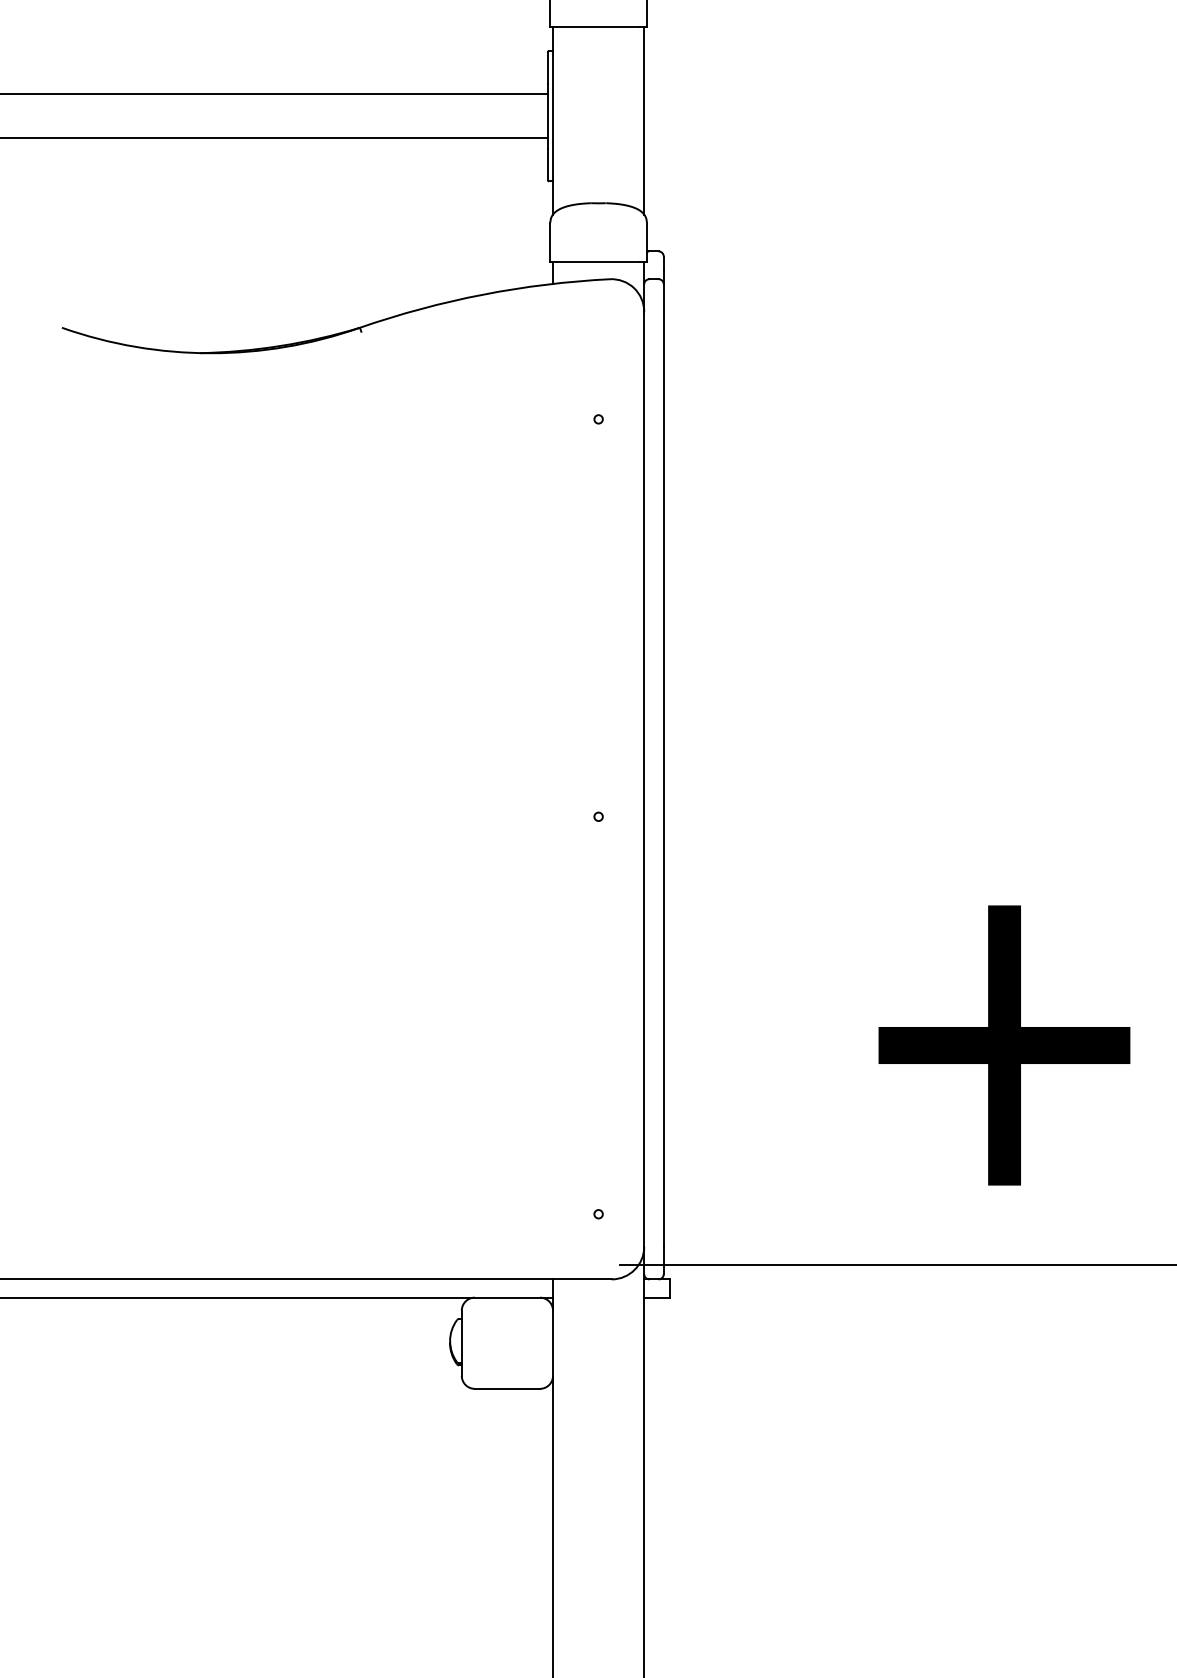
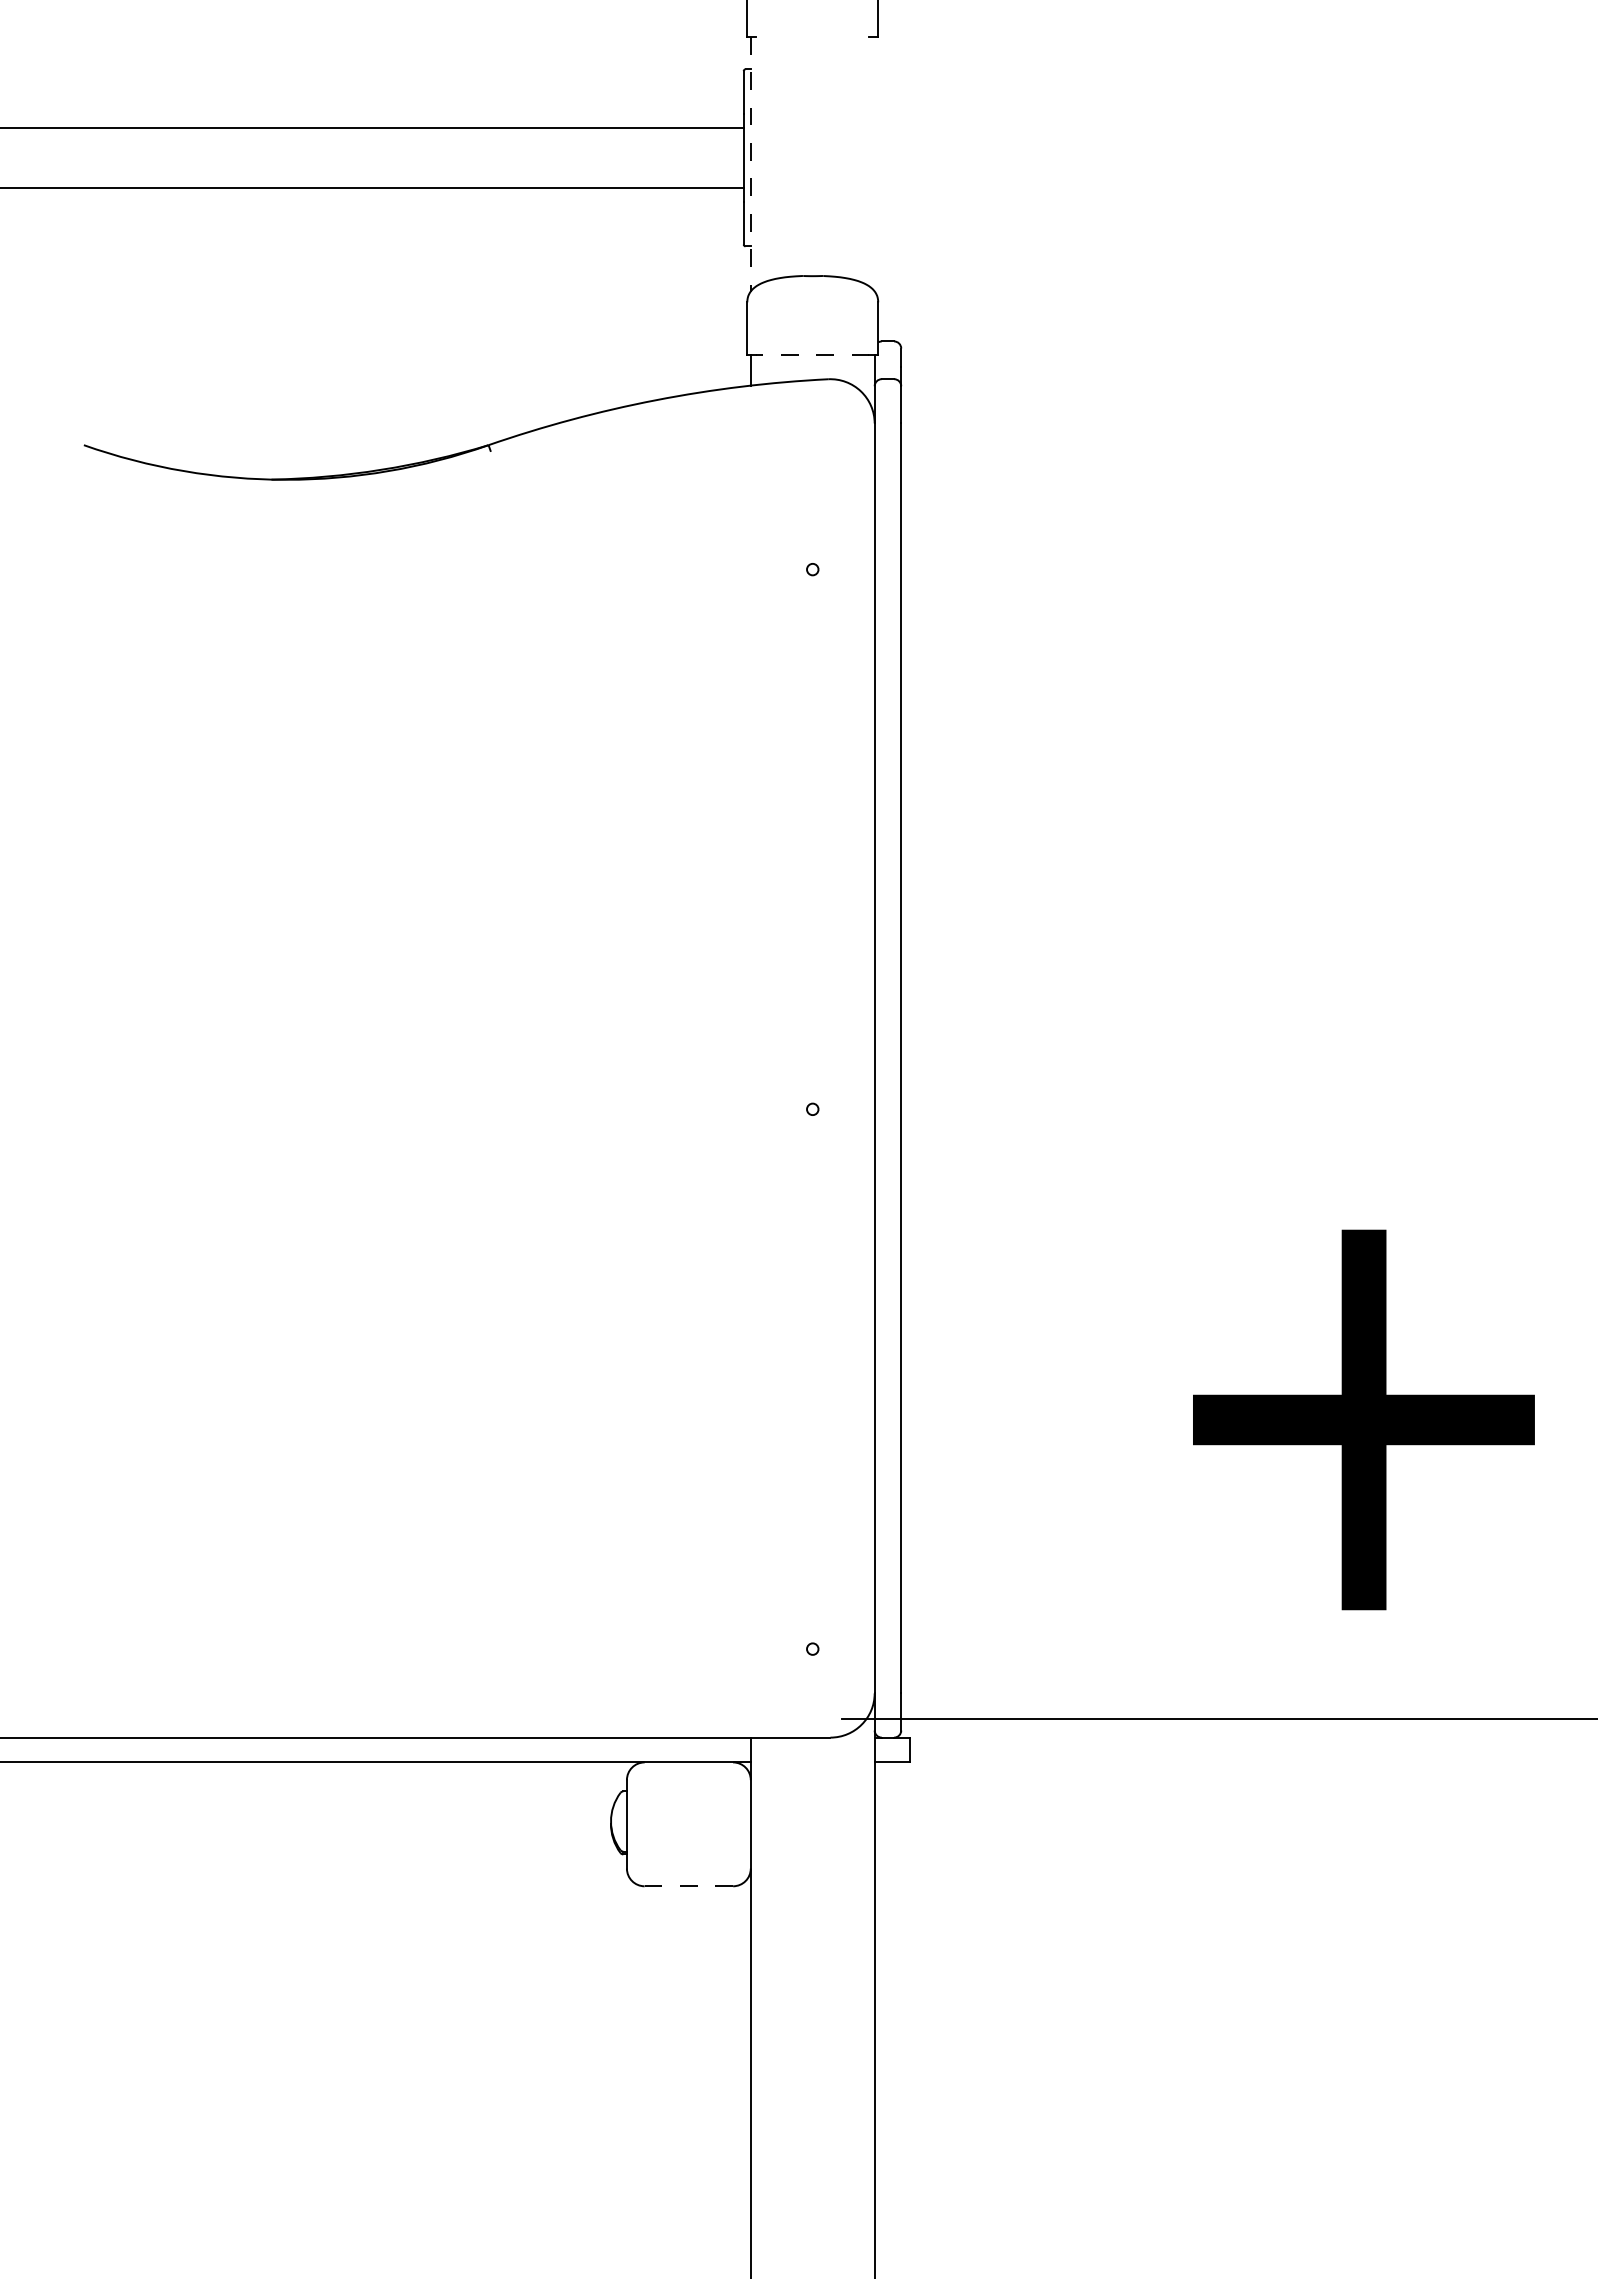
line: (598, 26) -> (812, 36), removed
line: (644, 120) -> (874, 163), removed
line: (552, 121) -> (750, 164), solid -> dashed
line: (598, 261) -> (812, 355), solid -> dashed
line: (507, 1389) -> (688, 1886), solid -> dashed

